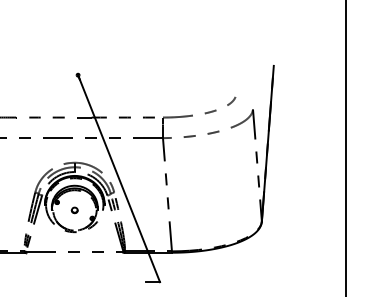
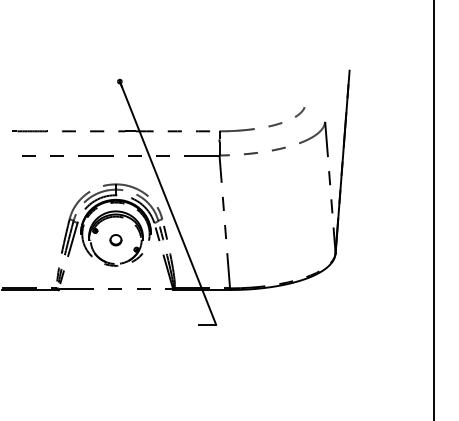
part: (74, 210) -> (115, 240), size x1.6

